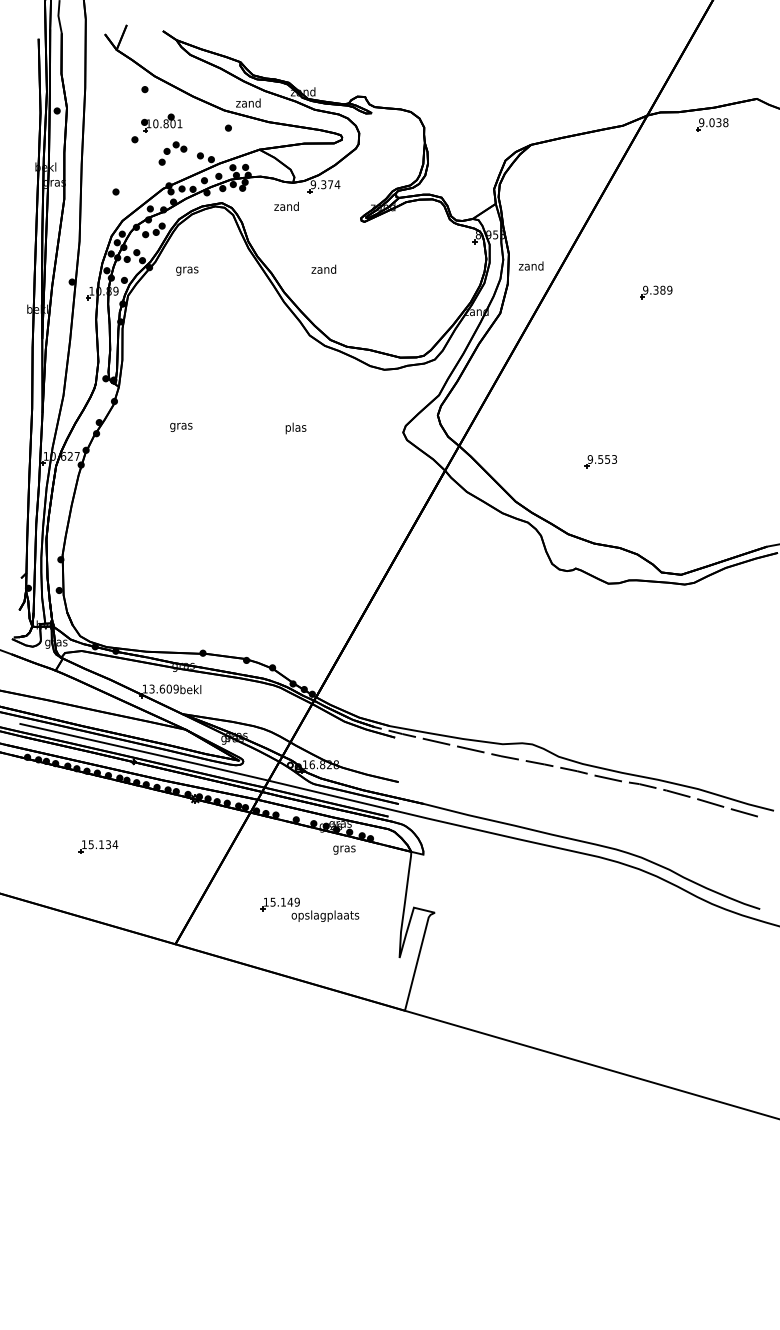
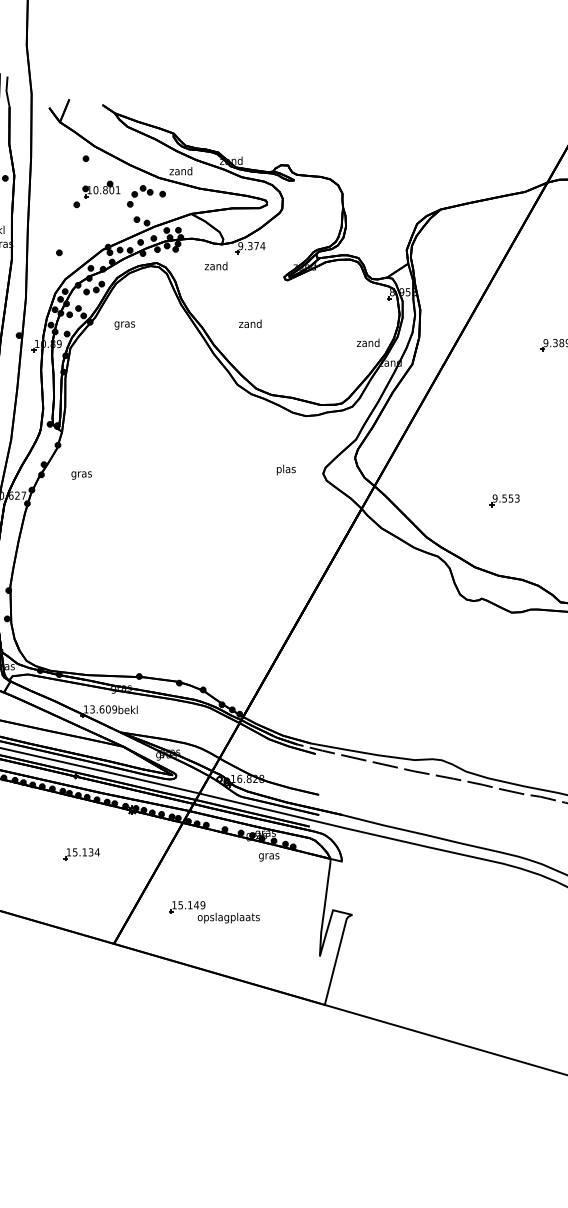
part: (172, 153) -> (139, 196), moved
text: (531, 265) -> (368, 342), moved
text: (181, 426) -> (81, 474), moved
text: (295, 428) -> (285, 470), moved
part: (98, 846) -> (81, 854), moved
part: (309, 909) -> (214, 911), moved

